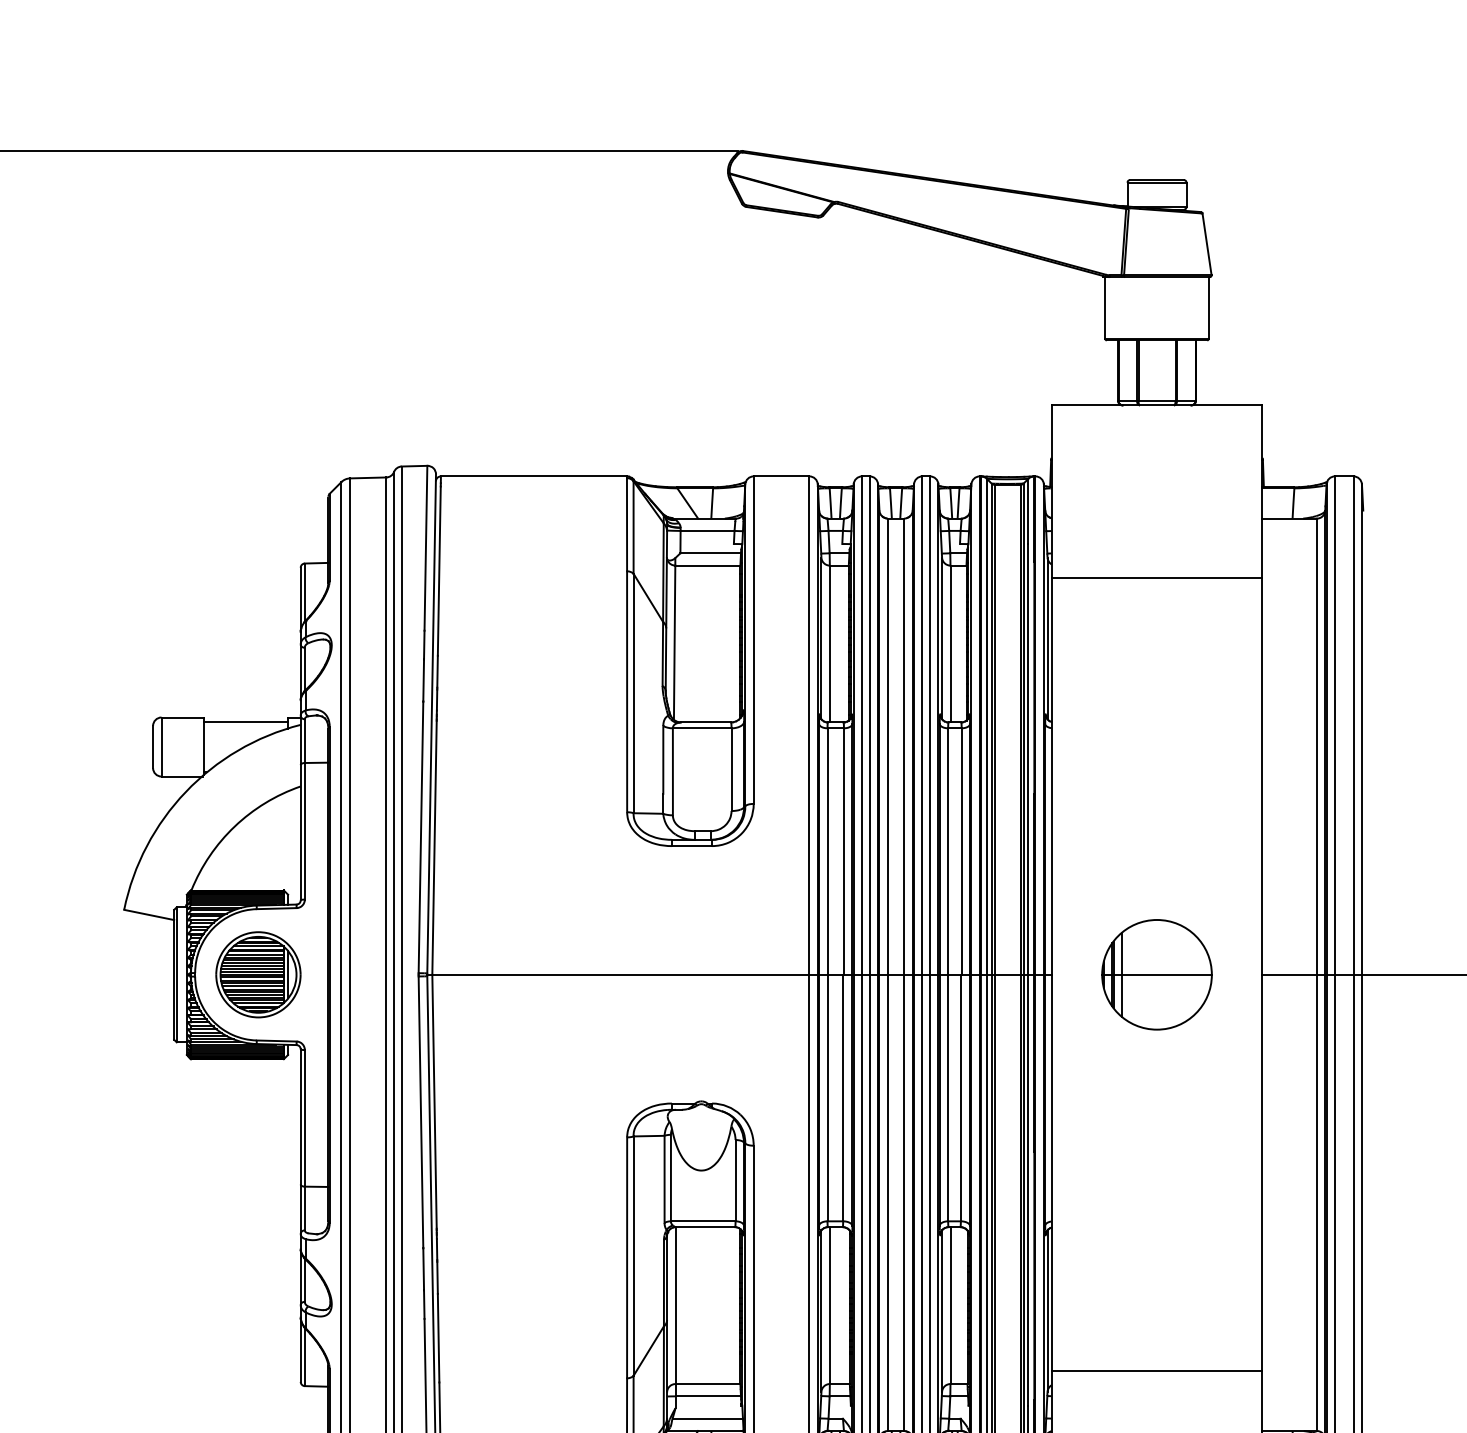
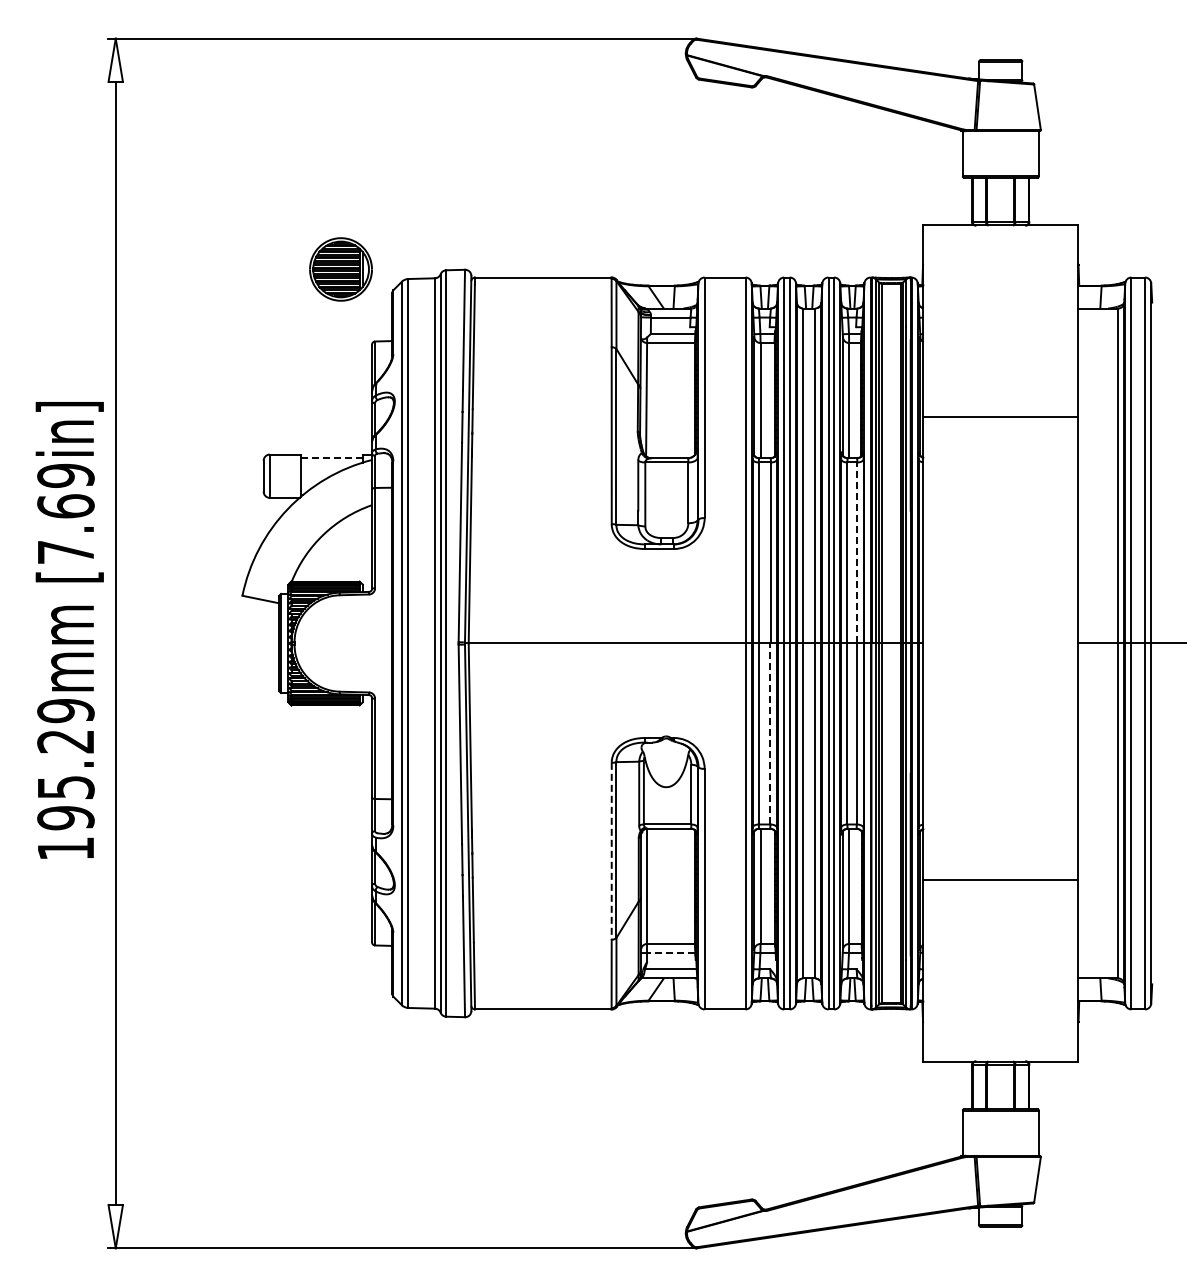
line: (1156, 578) -> (1000, 417), moved
line: (245, 721) -> (331, 457), solid -> dashed
line: (961, 850) -> (857, 552), solid -> dashed
part: (257, 974) -> (340, 269), moved
part: (1156, 974) -> (1000, 643), removed
line: (843, 1097) -> (770, 733), solid -> dashed
line: (626, 1258) -> (611, 851), solid -> dashed
line: (1156, 1371) -> (1000, 879), moved
line: (707, 1397) -> (670, 953), solid -> dashed

